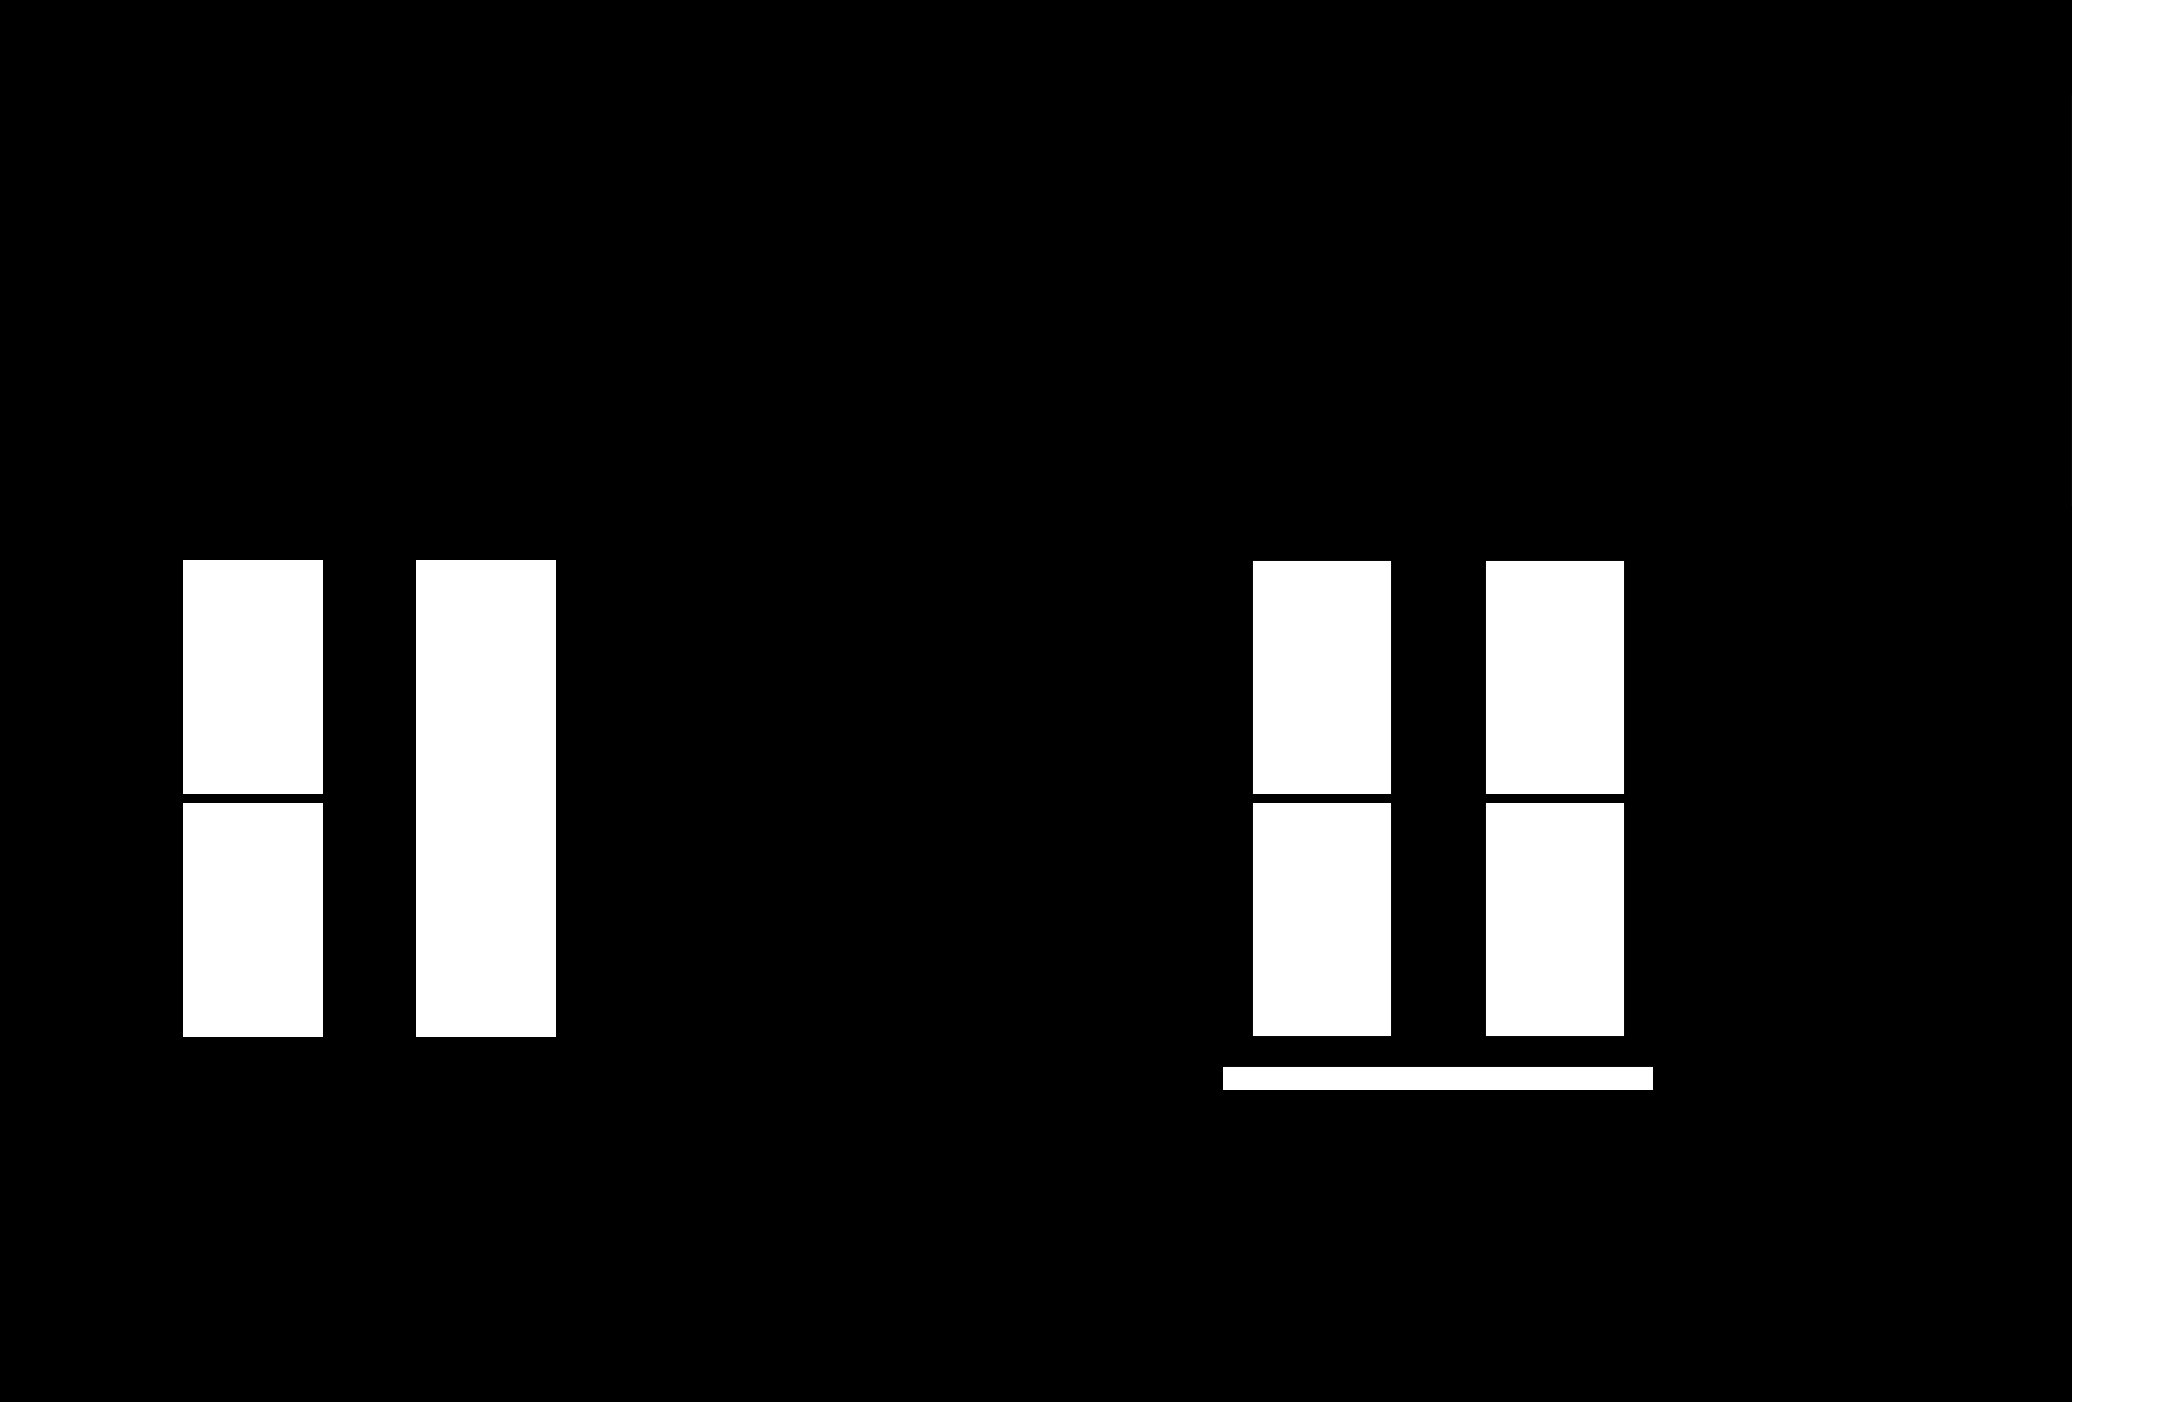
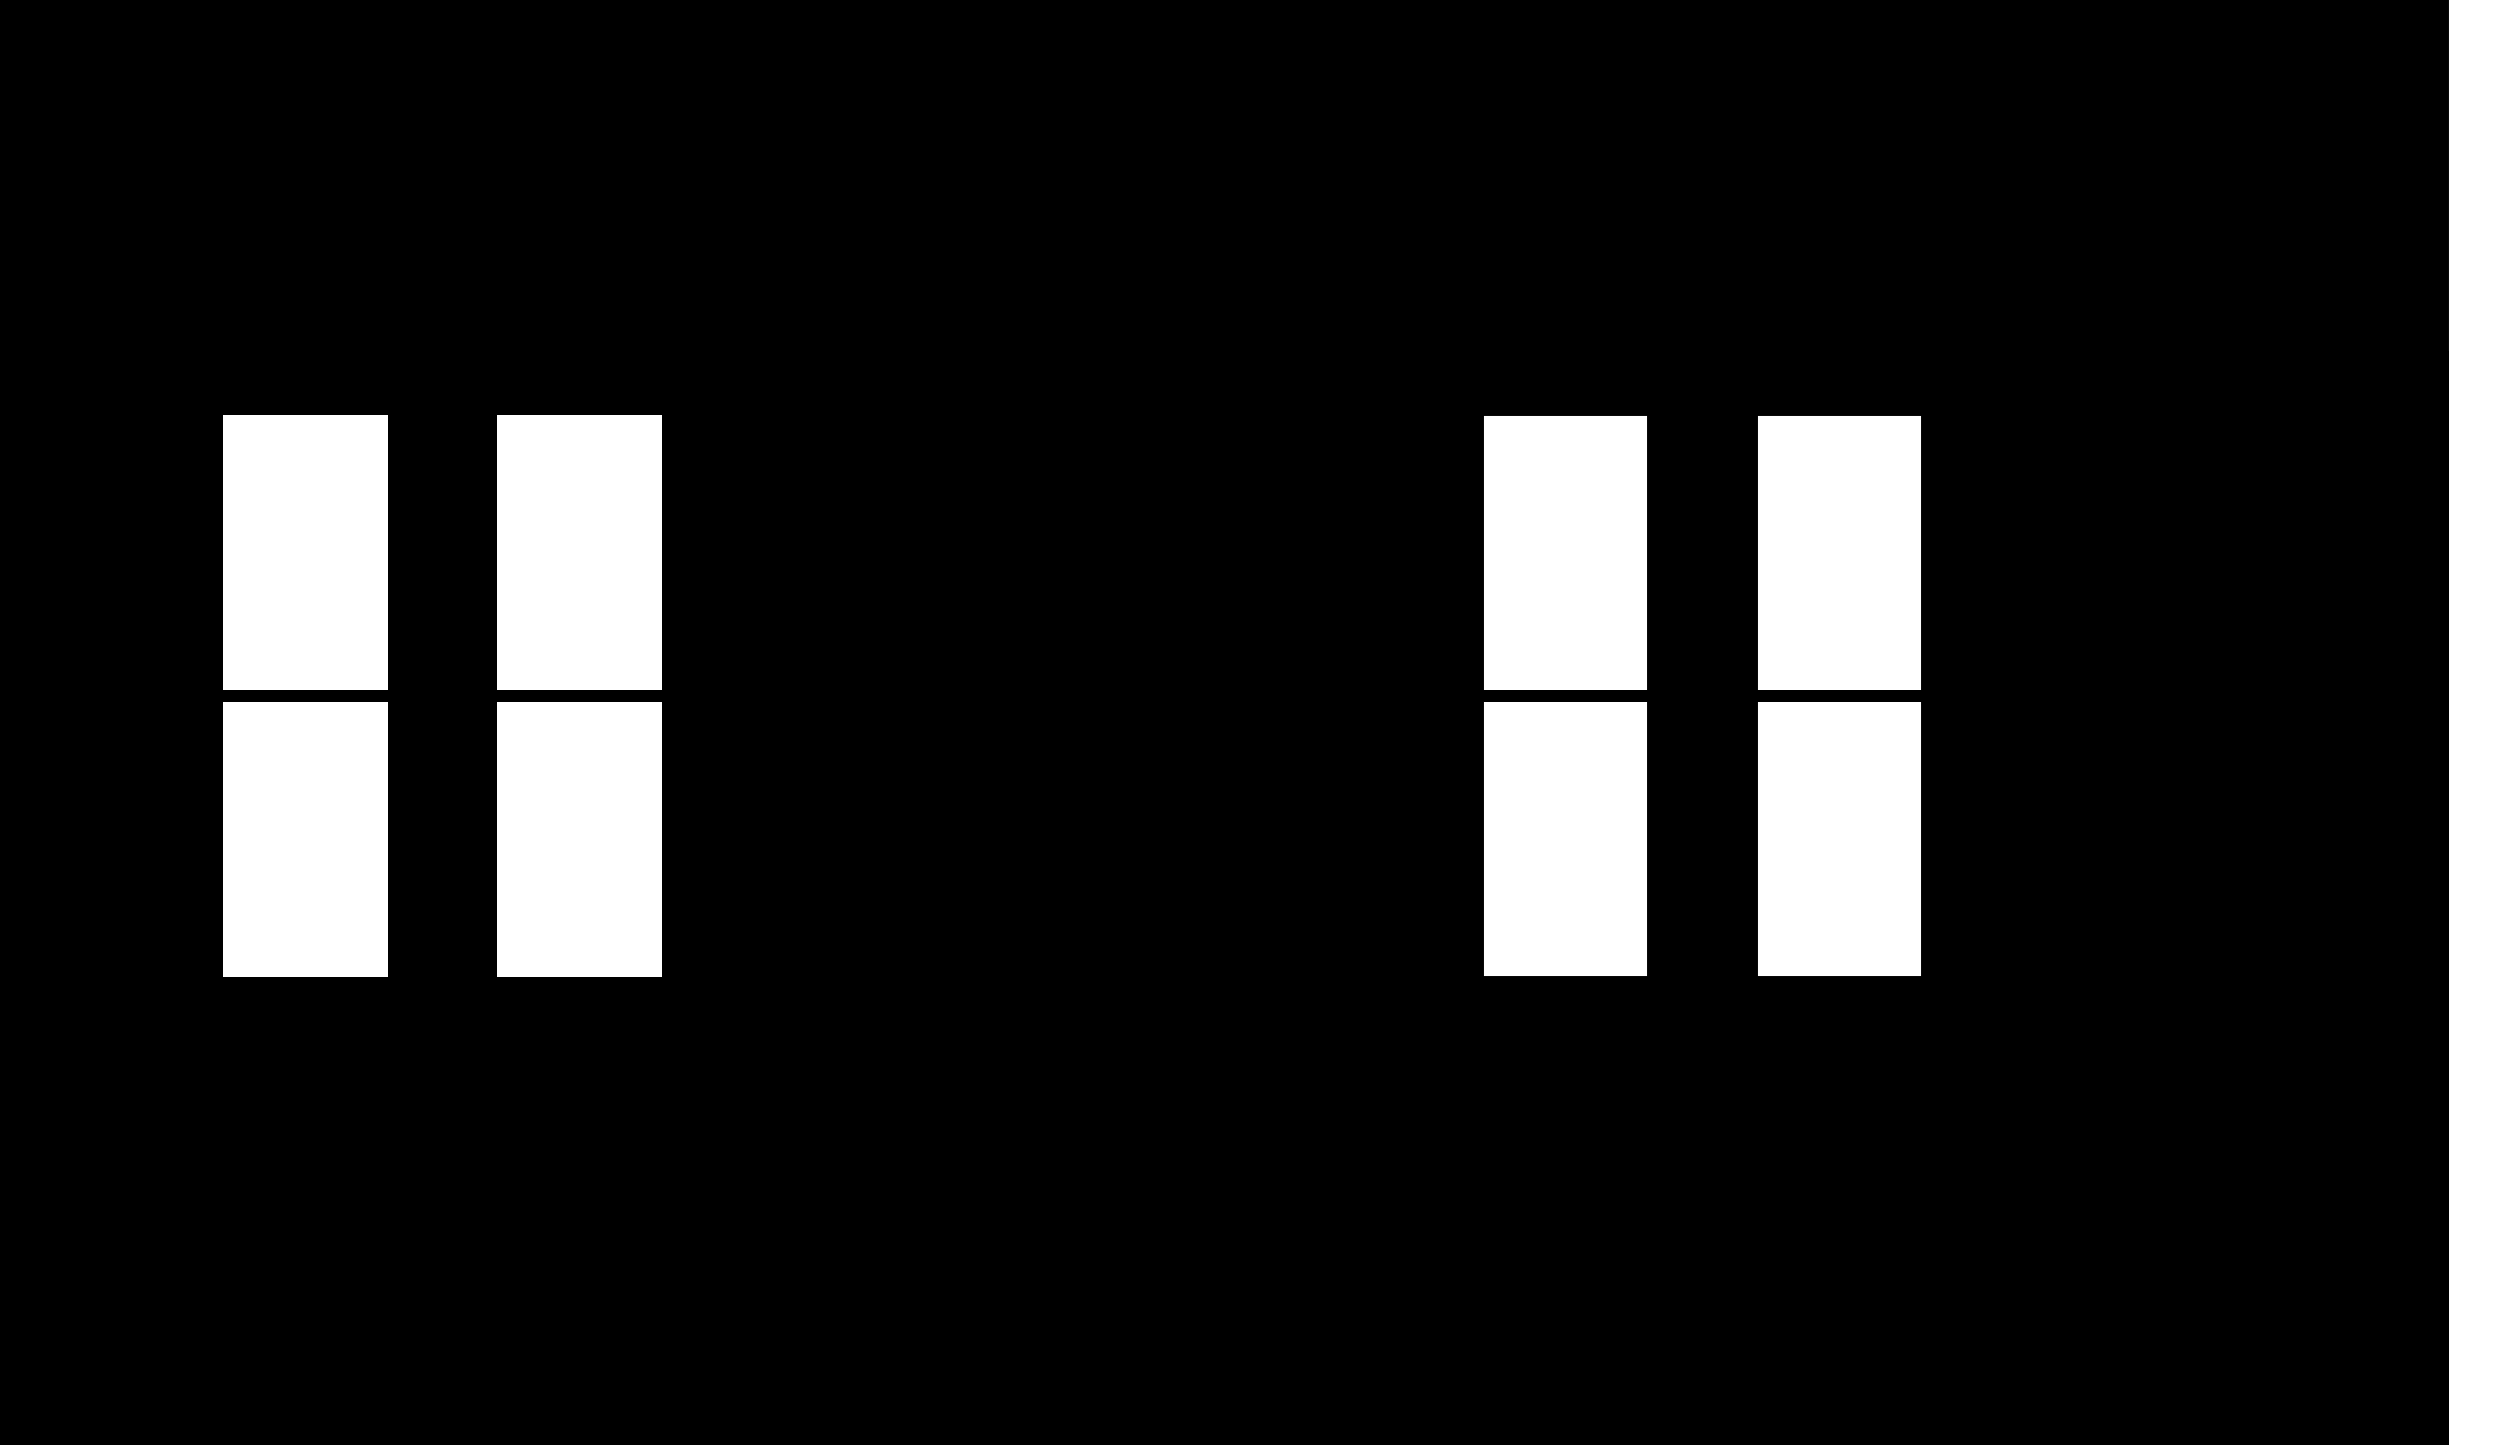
fill: (485, 798) -> (579, 696), added
fill: (1437, 1078) -> (1701, 1026), added

